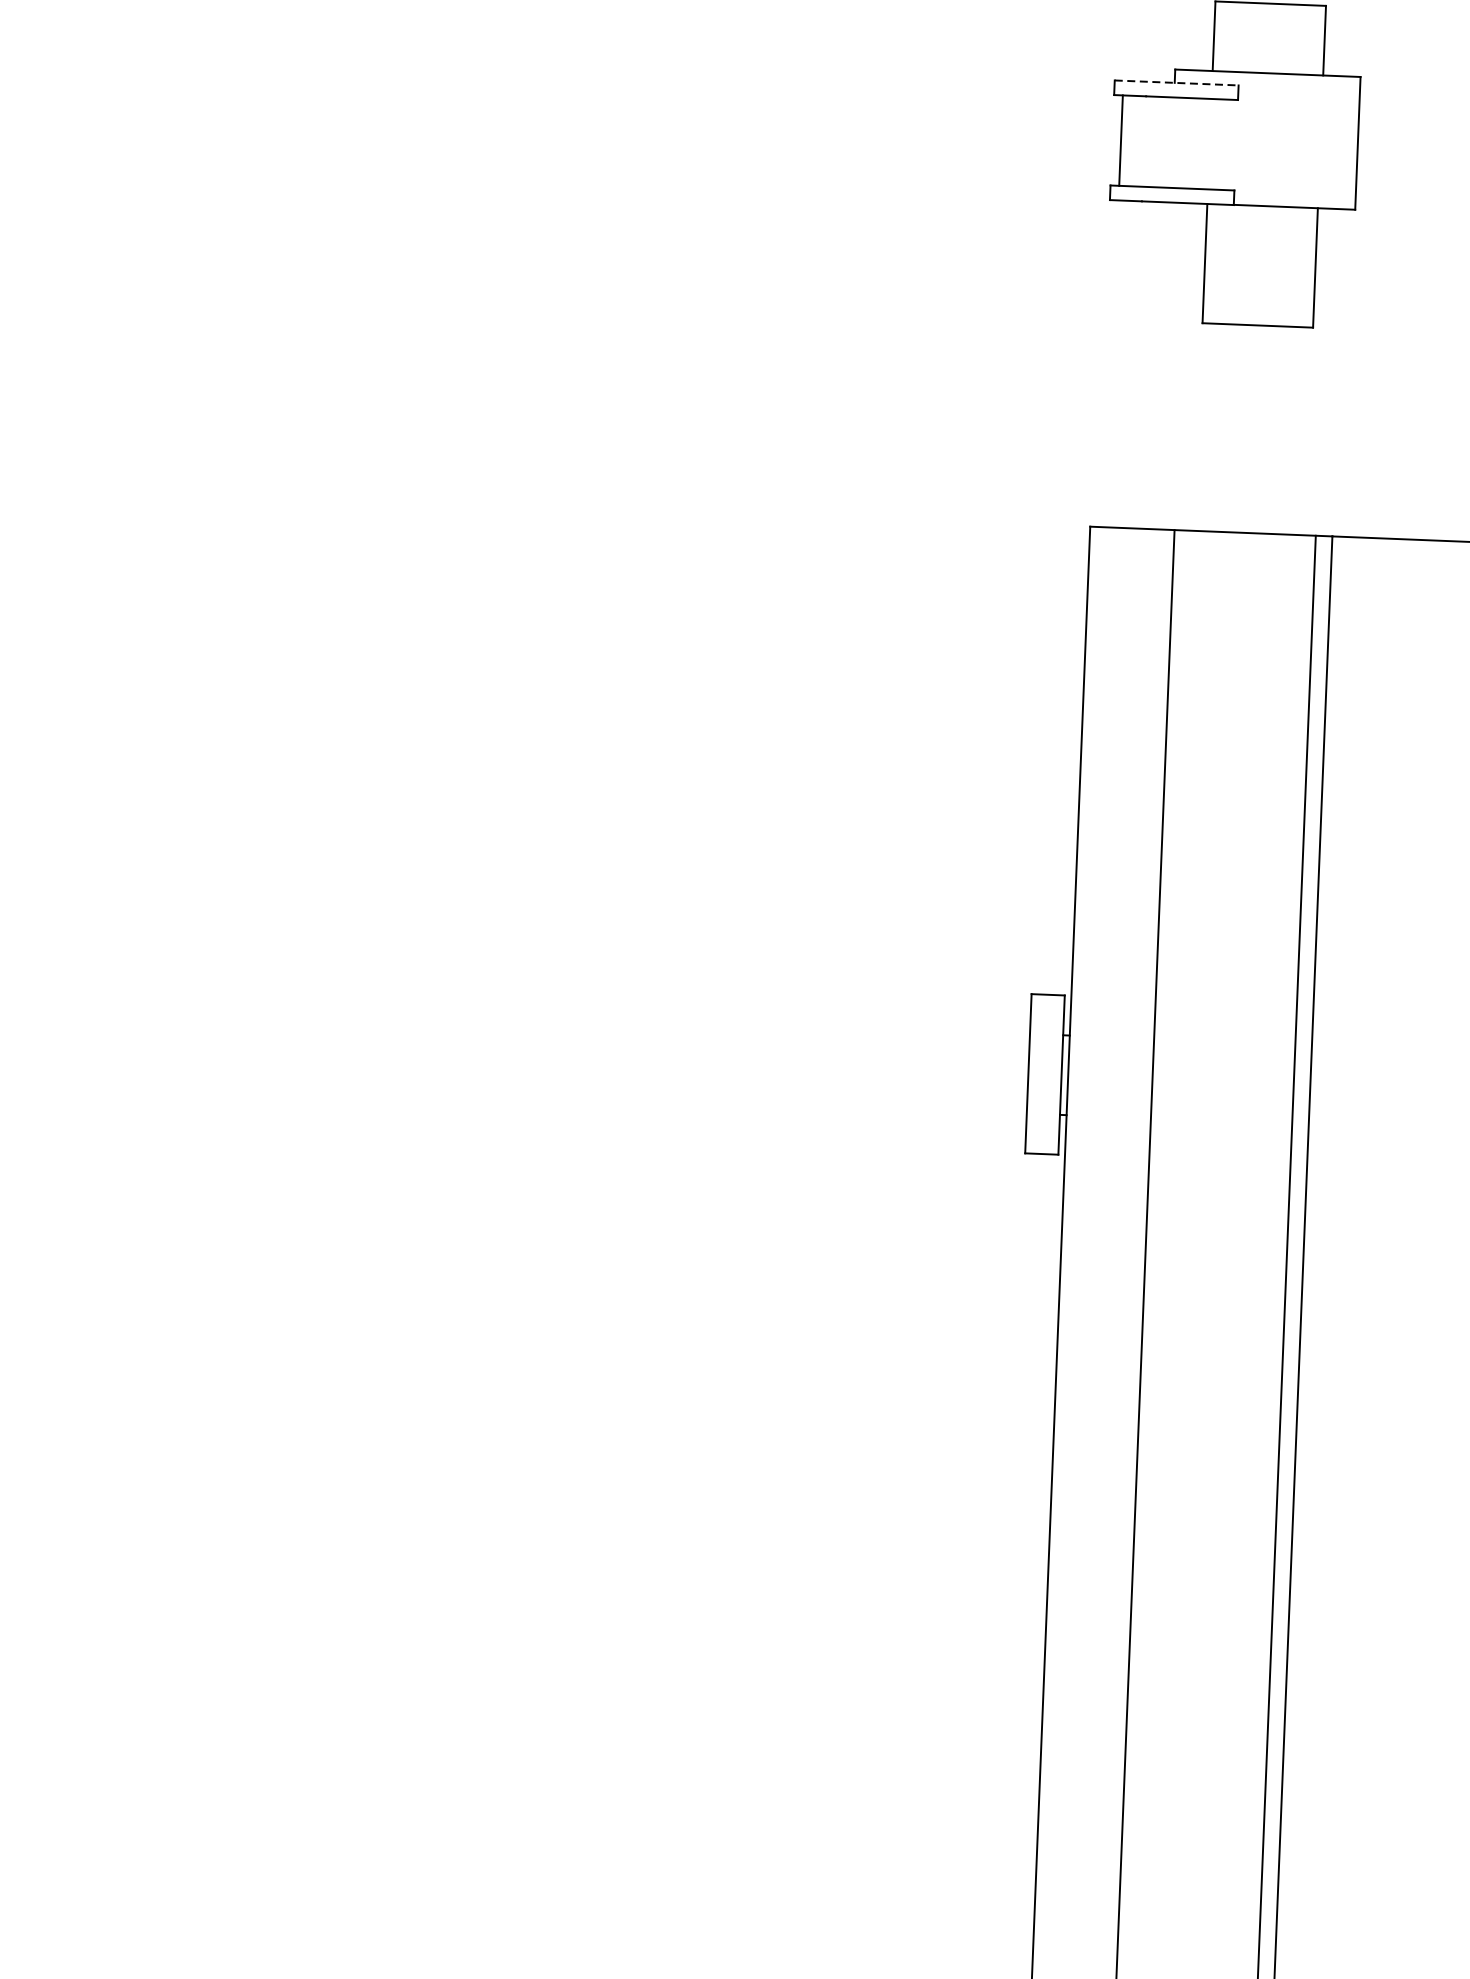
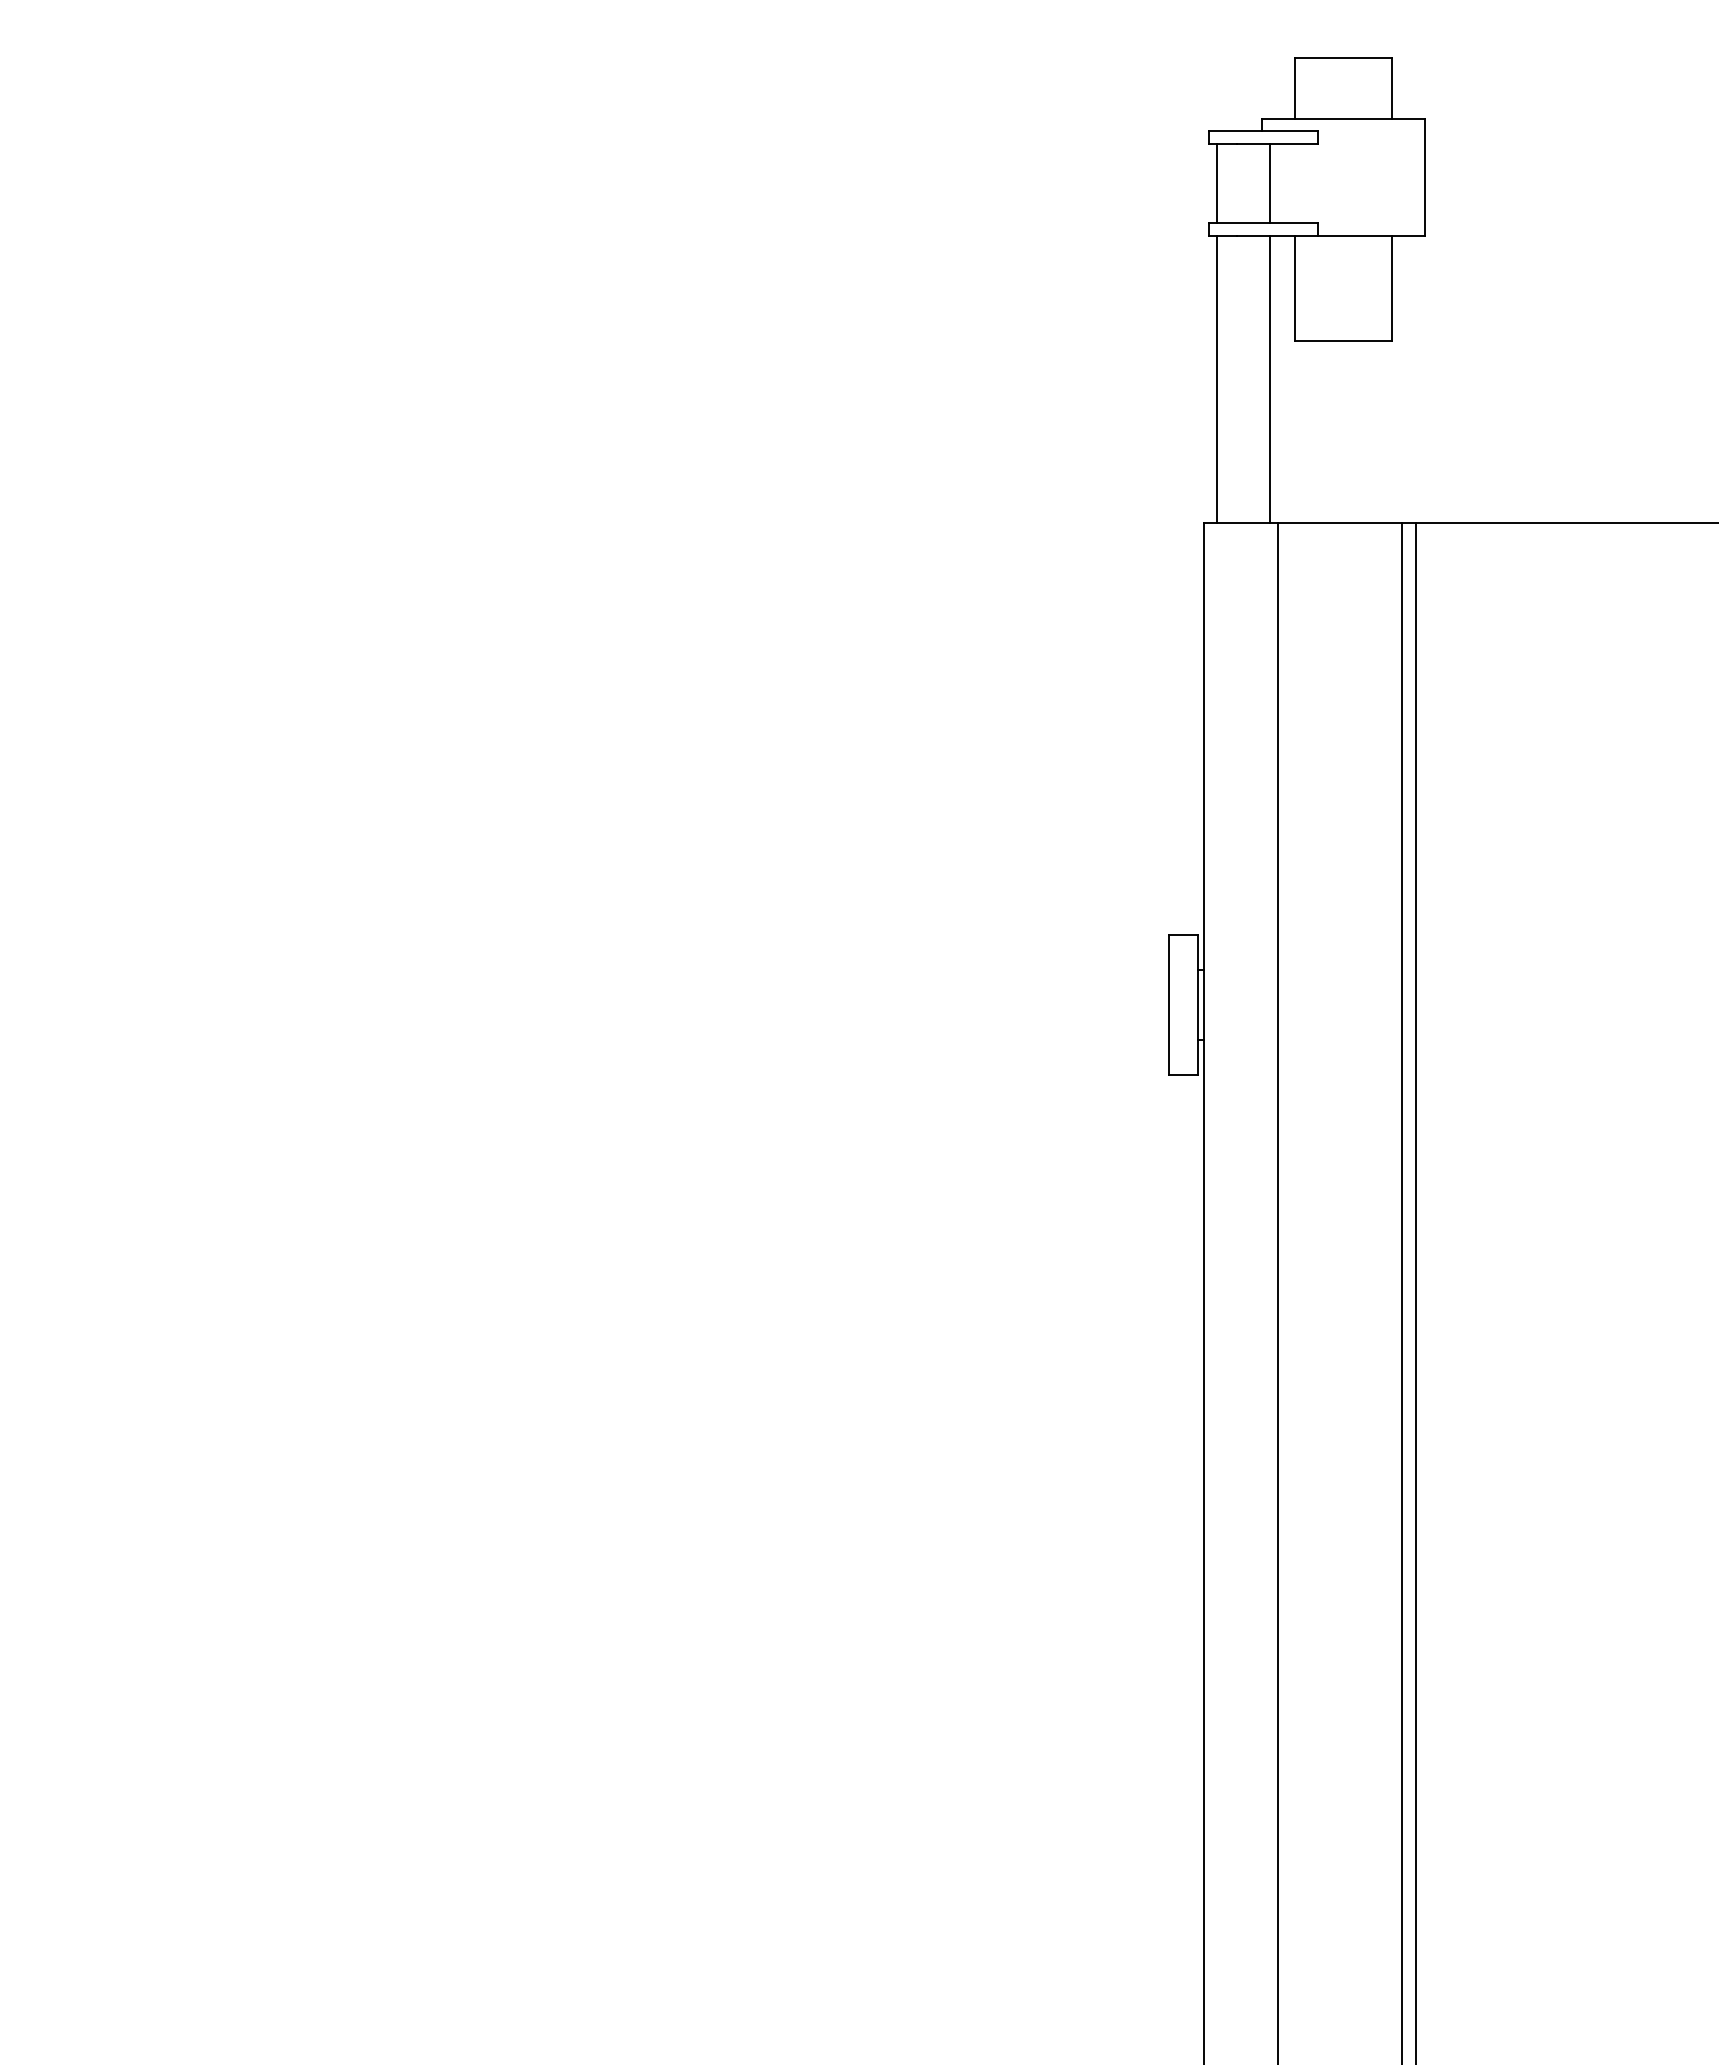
line: (1177, 82) -> (1264, 130), dashed -> solid
line: (1180, 143) -> (1269, 183), added
line: (1111, 362) -> (1216, 378), added
line: (1172, 365) -> (1269, 378), added

